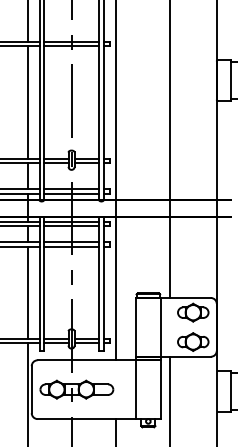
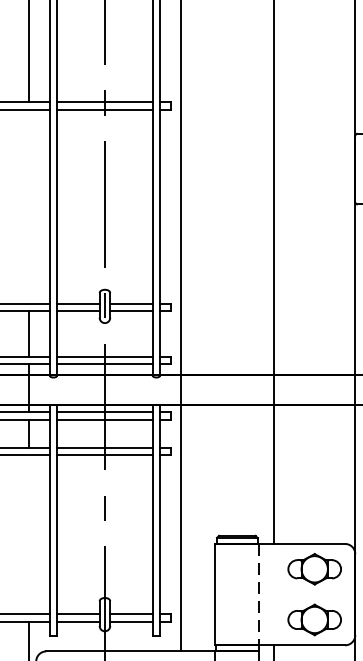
line: (27, 102) -> (28, 206), removed
line: (27, 292) -> (28, 534), removed
line: (161, 327) -> (259, 594), solid -> dashed

